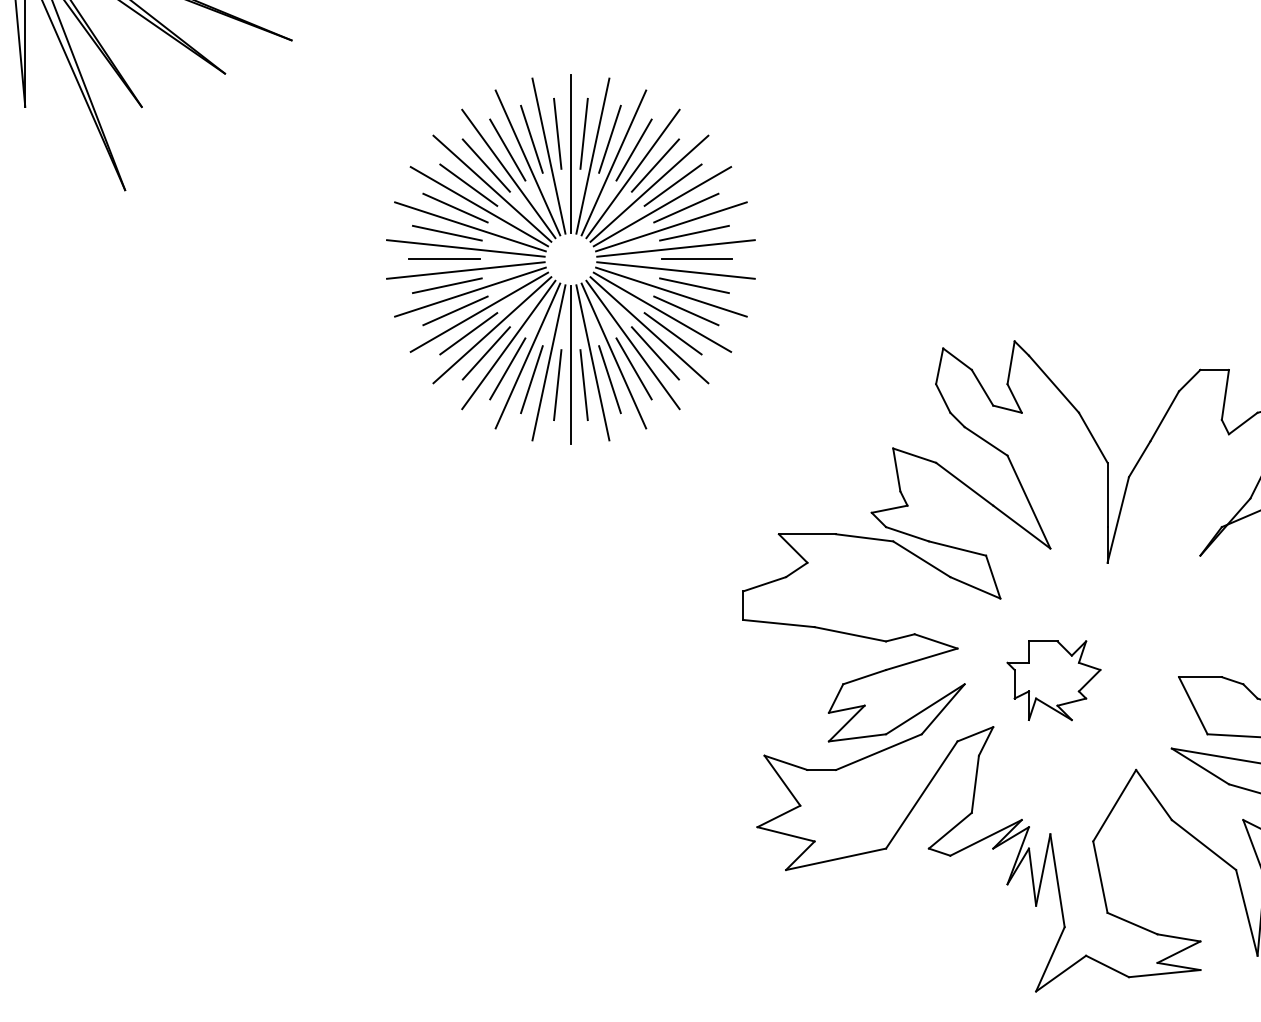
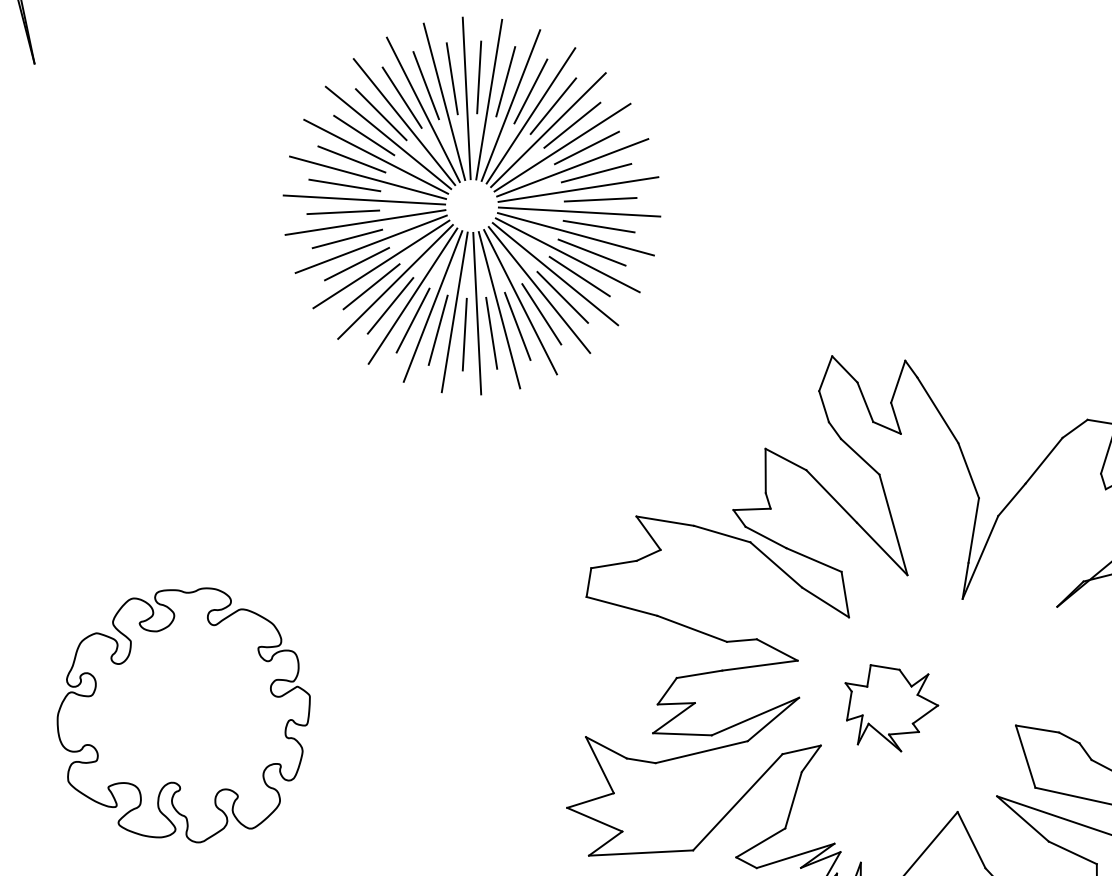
part: (371, 795) -> (183, 713), added

